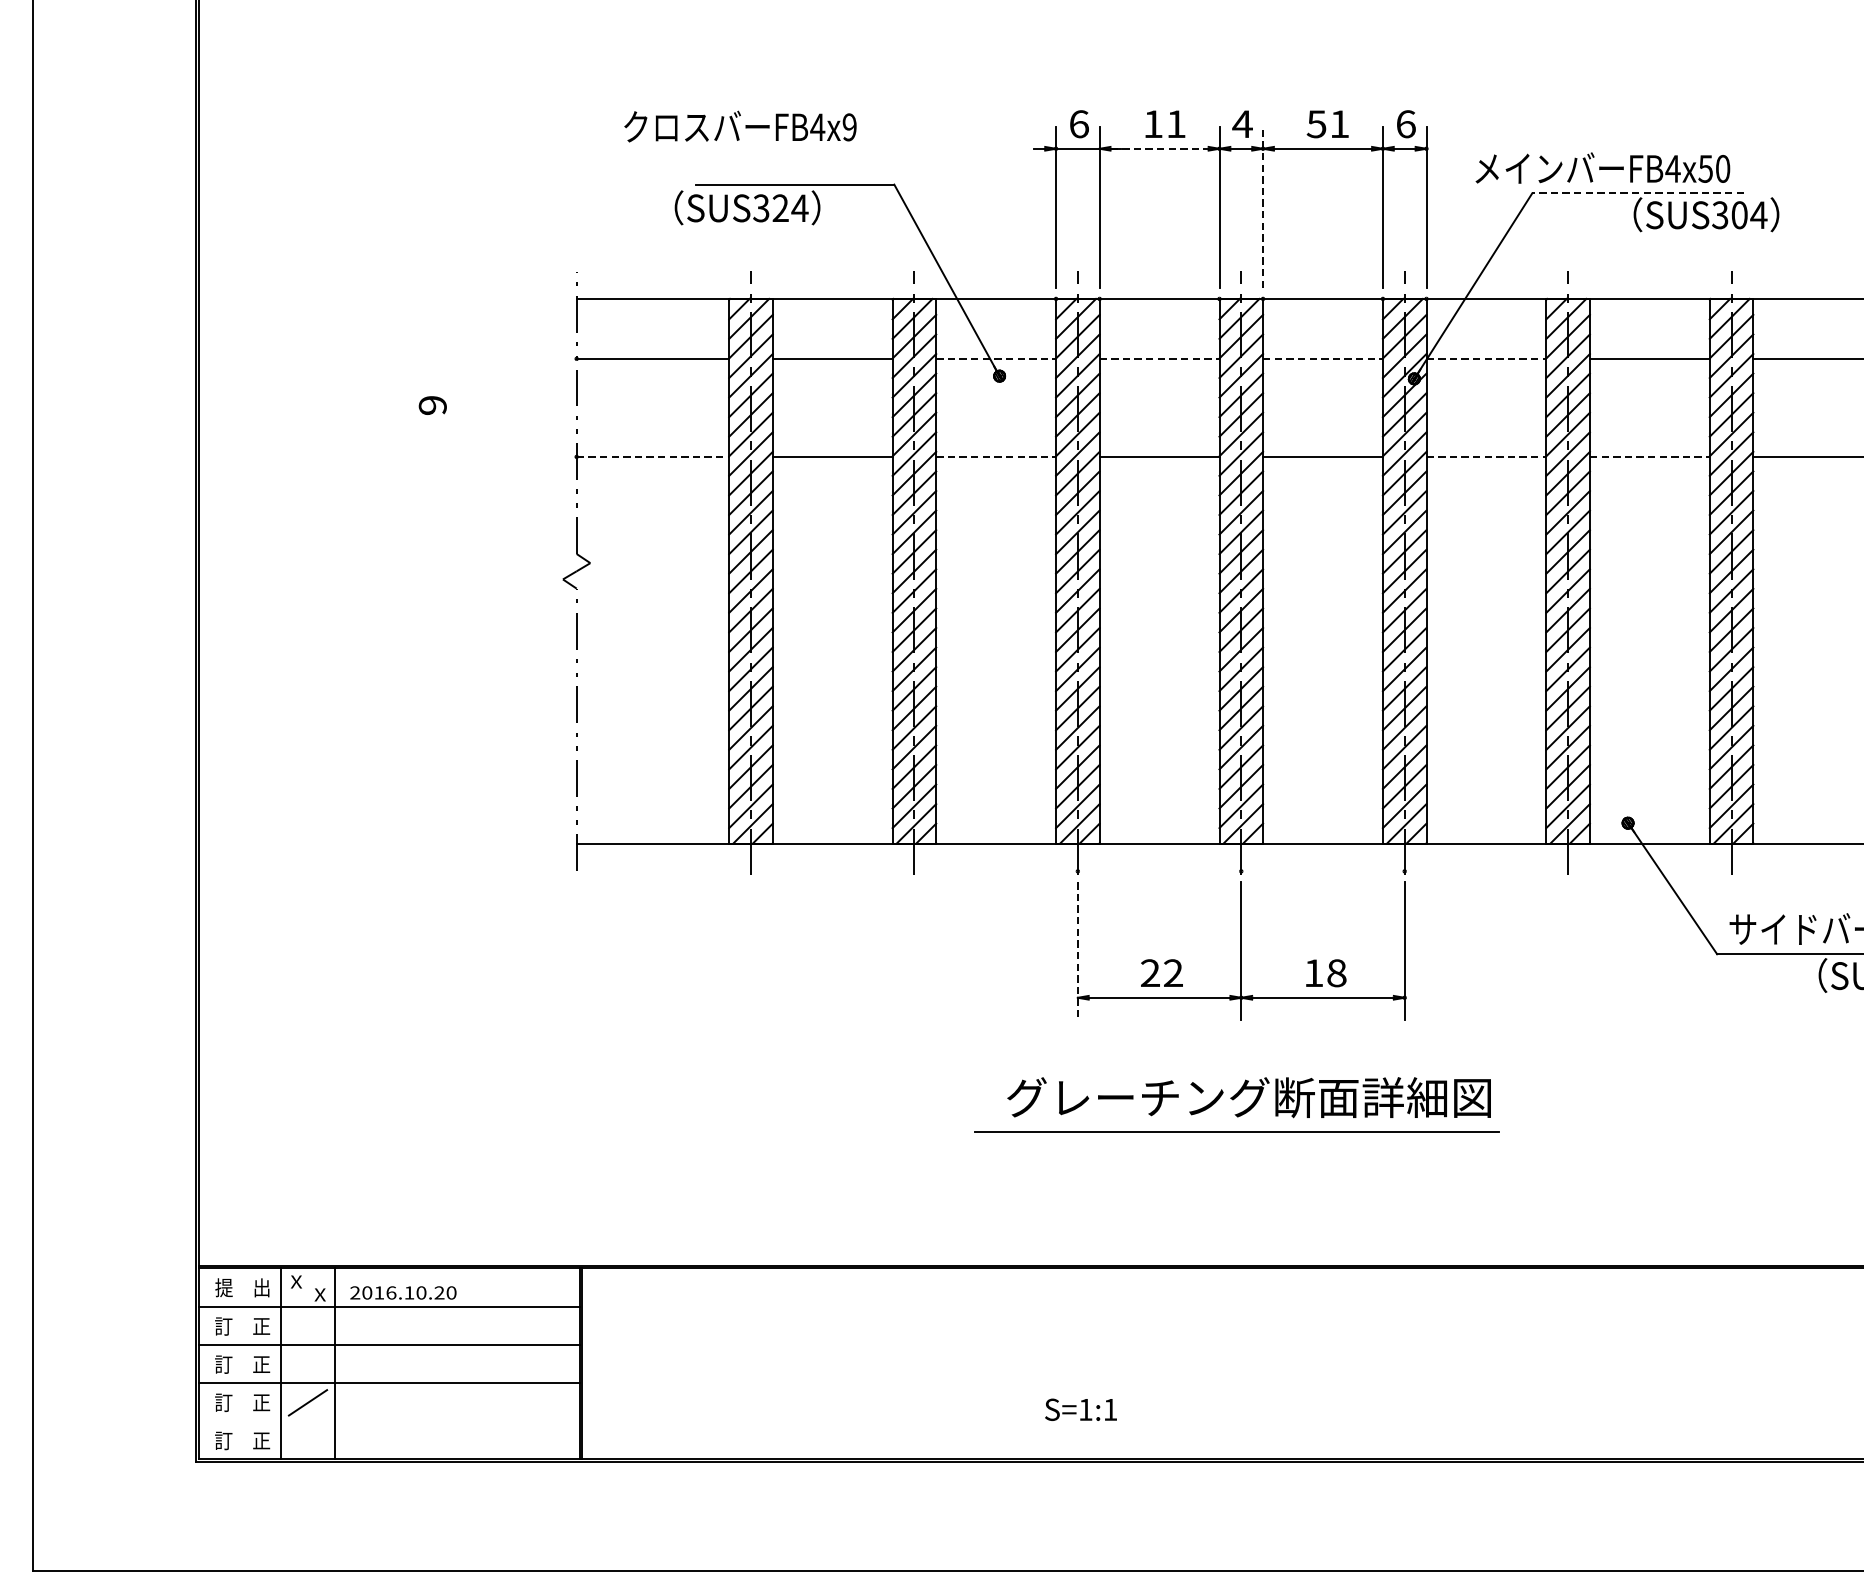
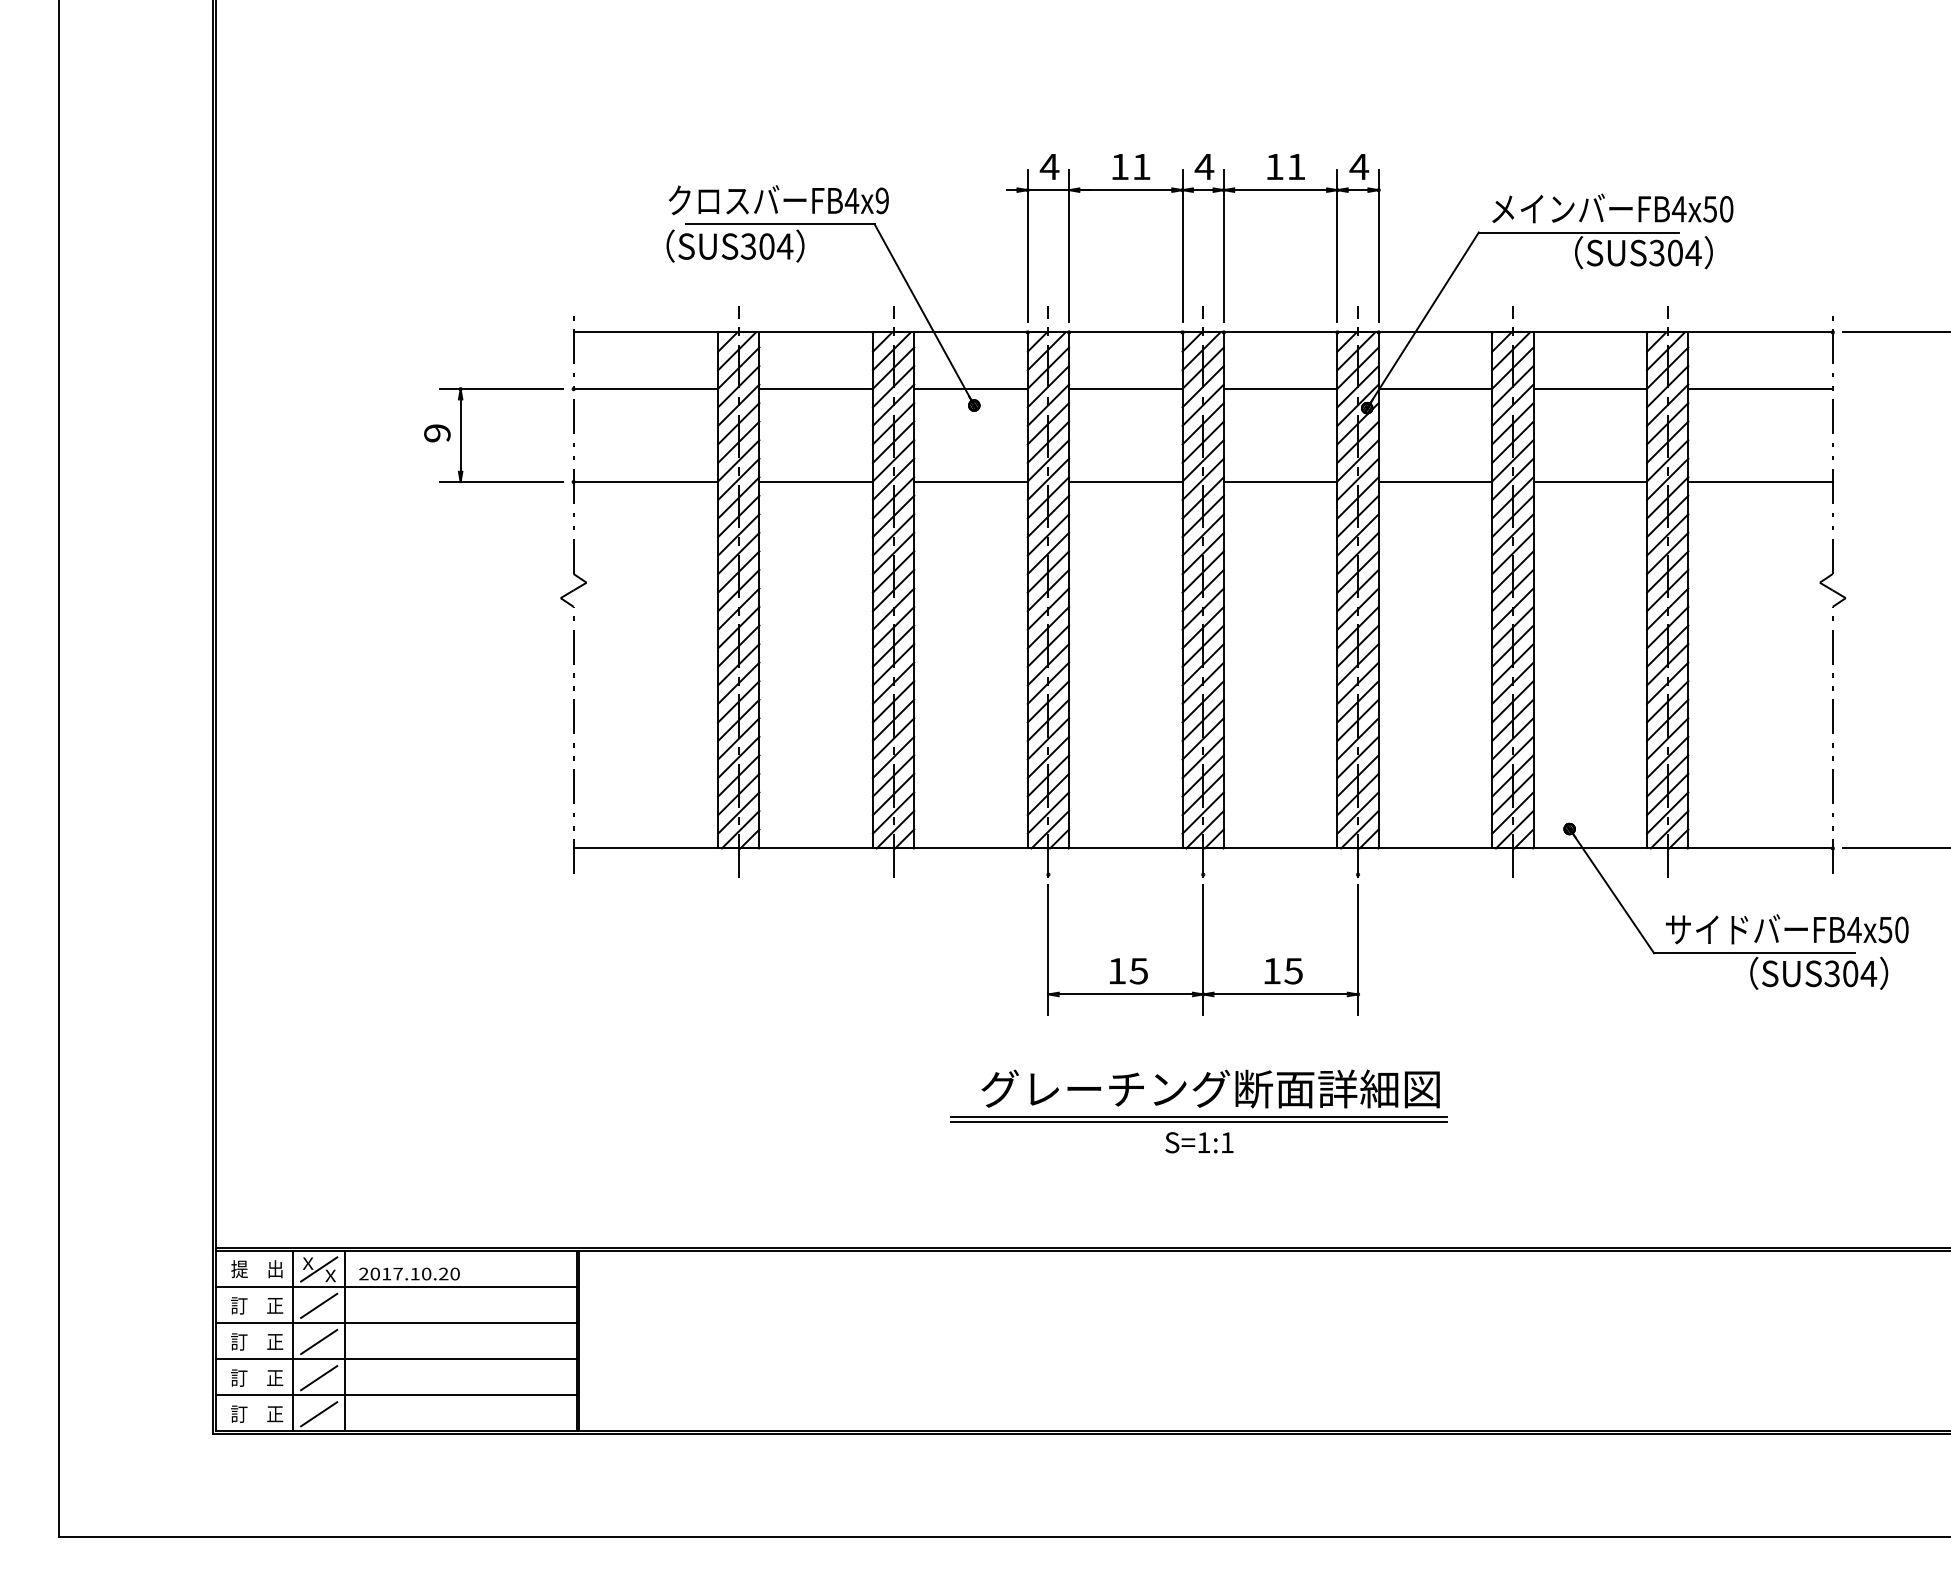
text: (1078, 123) -> (1049, 166), 6 -> 4
text: (1406, 123) -> (1359, 166), 6 -> 4
text: (1316, 124) -> (1274, 167), 51 -> 11
text: (740, 126) -> (778, 200), moved
line: (1160, 149) -> (1126, 190), dashed -> solid
text: (1602, 168) -> (1612, 208), moved
line: (1637, 193) -> (1578, 232), dashed -> solid
line: (1262, 207) -> (1223, 245), dashed -> solid
text: (780, 208) -> (766, 246), SUS324 -> SUS304
line: (996, 359) -> (971, 389), dashed -> solid
line: (1159, 359) -> (1125, 389), dashed -> solid
line: (1322, 359) -> (1280, 389), dashed -> solid
line: (1486, 359) -> (1435, 389), dashed -> solid
part: (458, 406) -> (461, 434), added
line: (653, 457) -> (646, 482), dashed -> solid
line: (996, 457) -> (971, 482), dashed -> solid
line: (1486, 457) -> (1435, 482), dashed -> solid
line: (1650, 457) -> (1590, 482), dashed -> solid
line: (1077, 951) -> (1048, 950), dashed -> solid
text: (1161, 972) -> (1127, 970), 22 -> 15
text: (1336, 973) -> (1293, 971), 18 -> 15
line: (1236, 1126) -> (1198, 1116), added
line: (308, 1288) -> (319, 1269), added
text: (390, 1292) -> (397, 1273), 2016.10.20 -> 2017.10.20
line: (308, 1326) -> (319, 1305), added
line: (308, 1364) -> (319, 1341), added
text: (1081, 1409) -> (1199, 1142), moved
line: (389, 1421) -> (396, 1395), added
line: (308, 1441) -> (319, 1414), added

